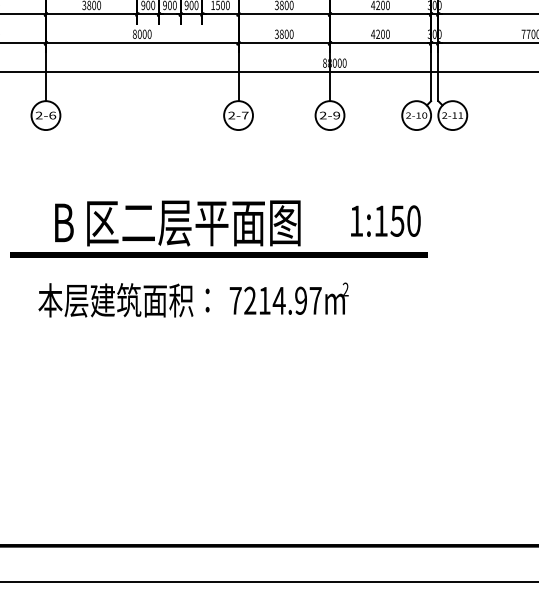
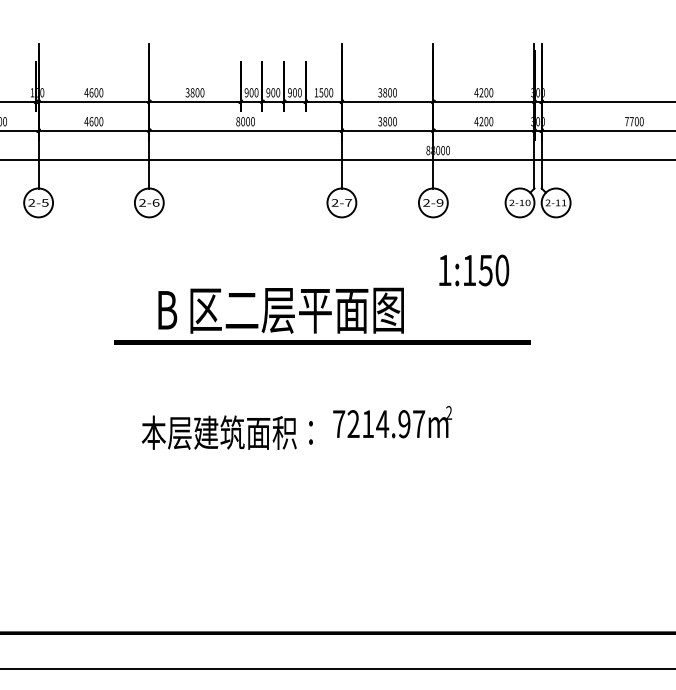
text: (386, 221) -> (474, 270), moved
text: (289, 299) -> (392, 422), moved
text: (123, 300) -> (226, 432), moved

